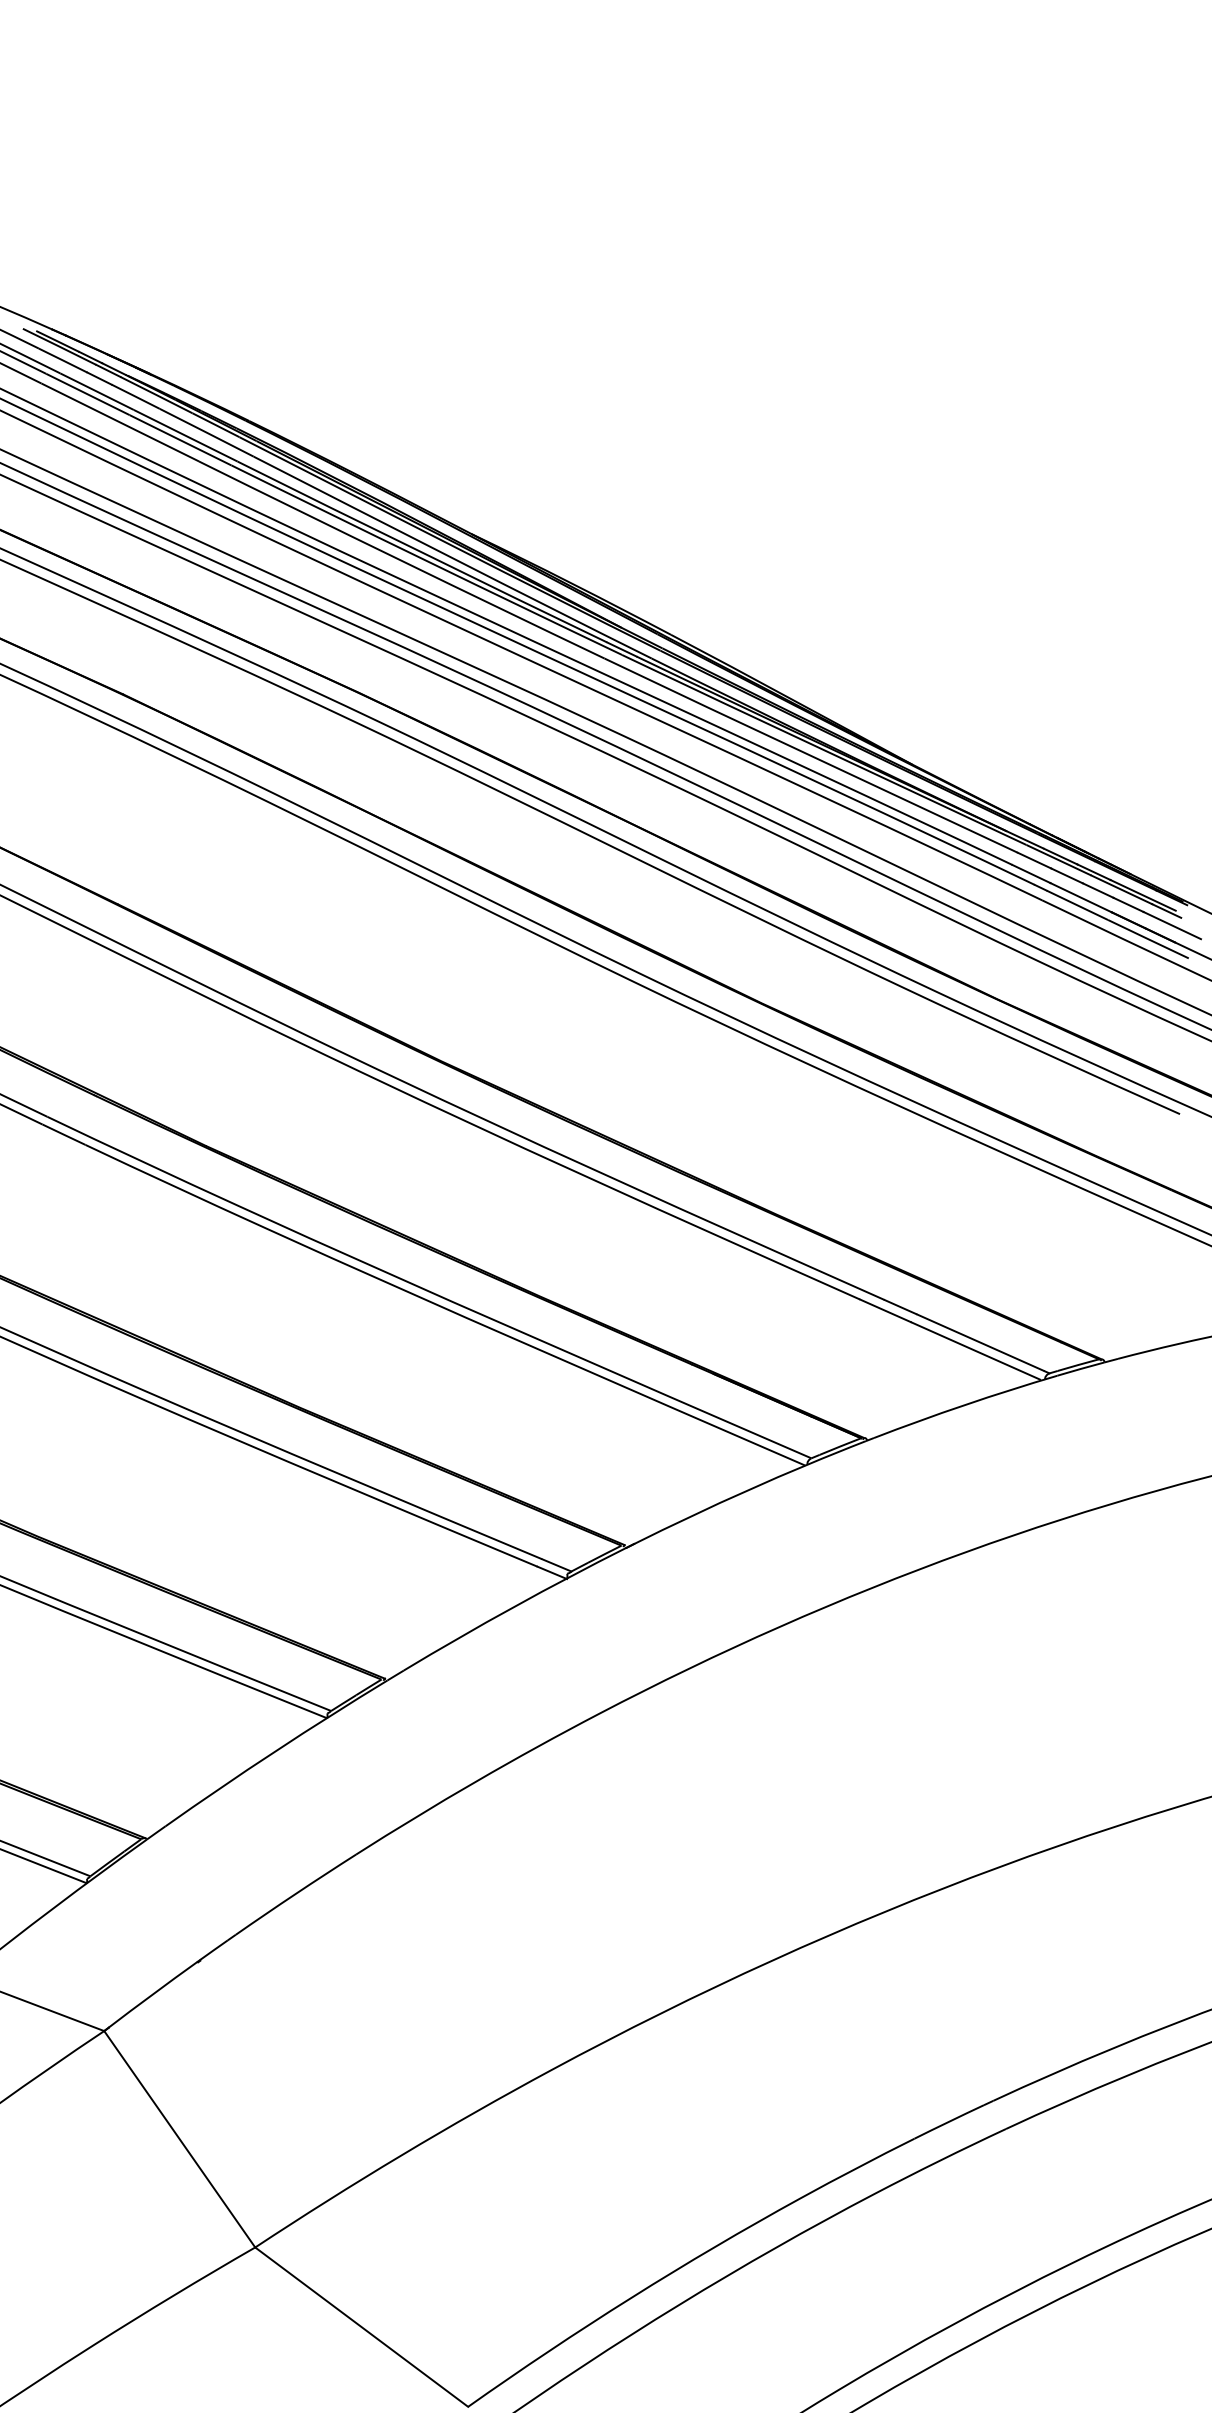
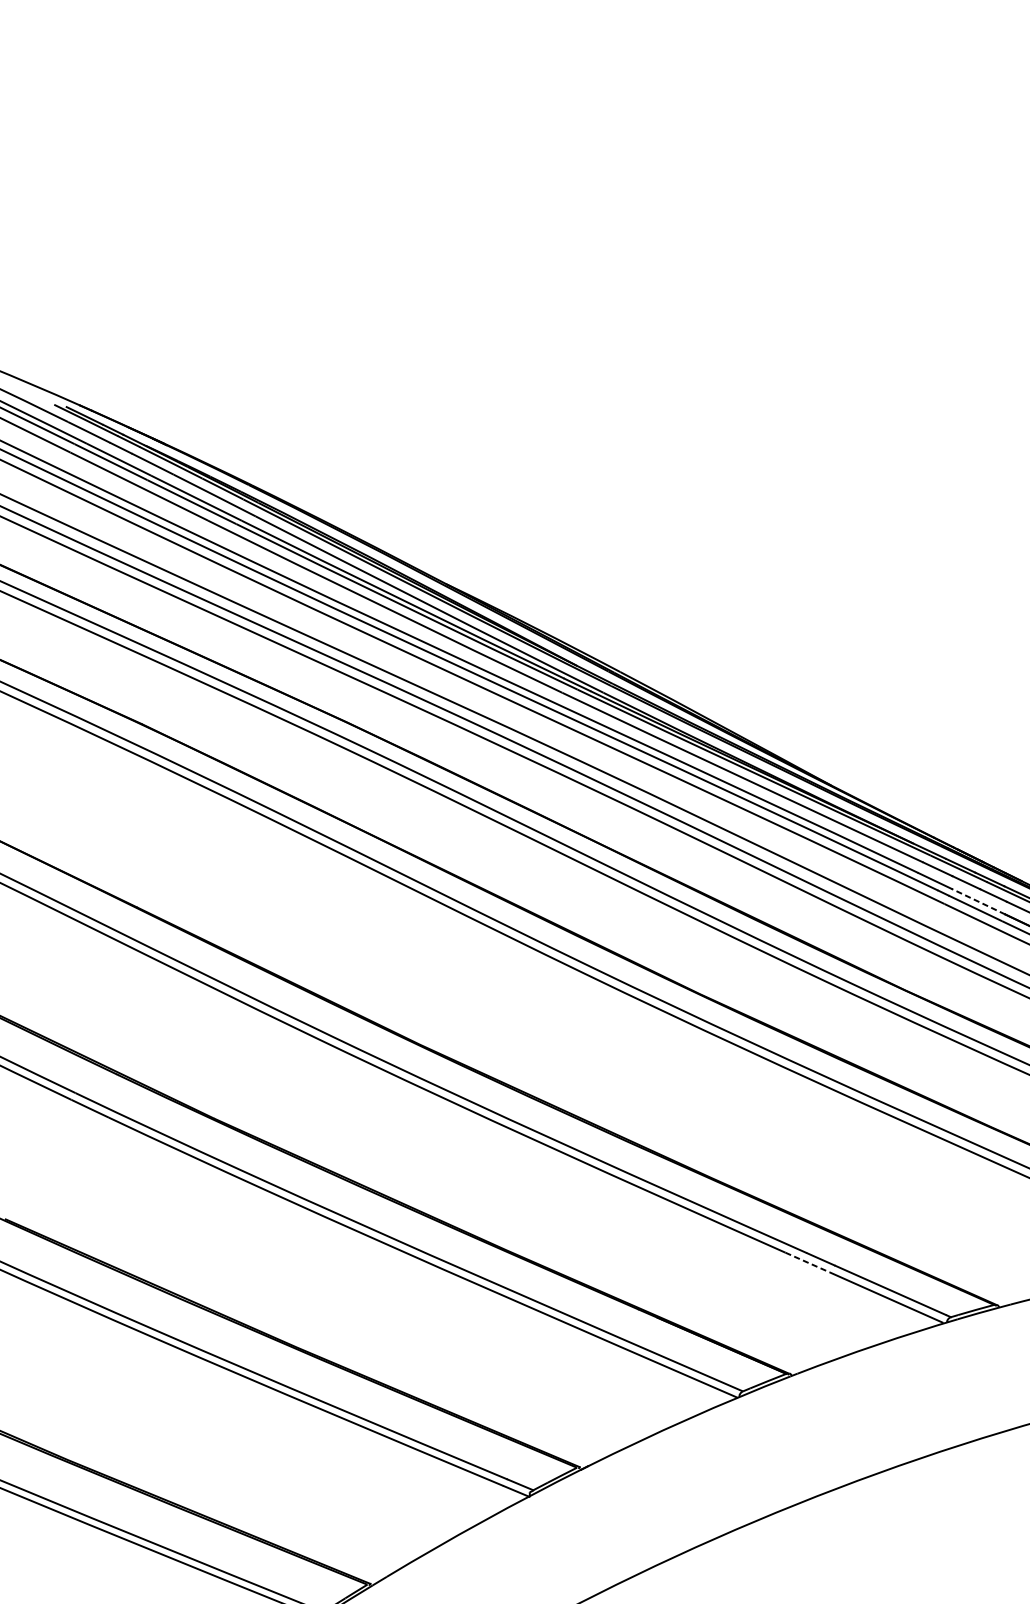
line: (1081, 897) -> (978, 901), solid -> dashed
line: (885, 1310) -> (807, 1262), solid -> dashed

